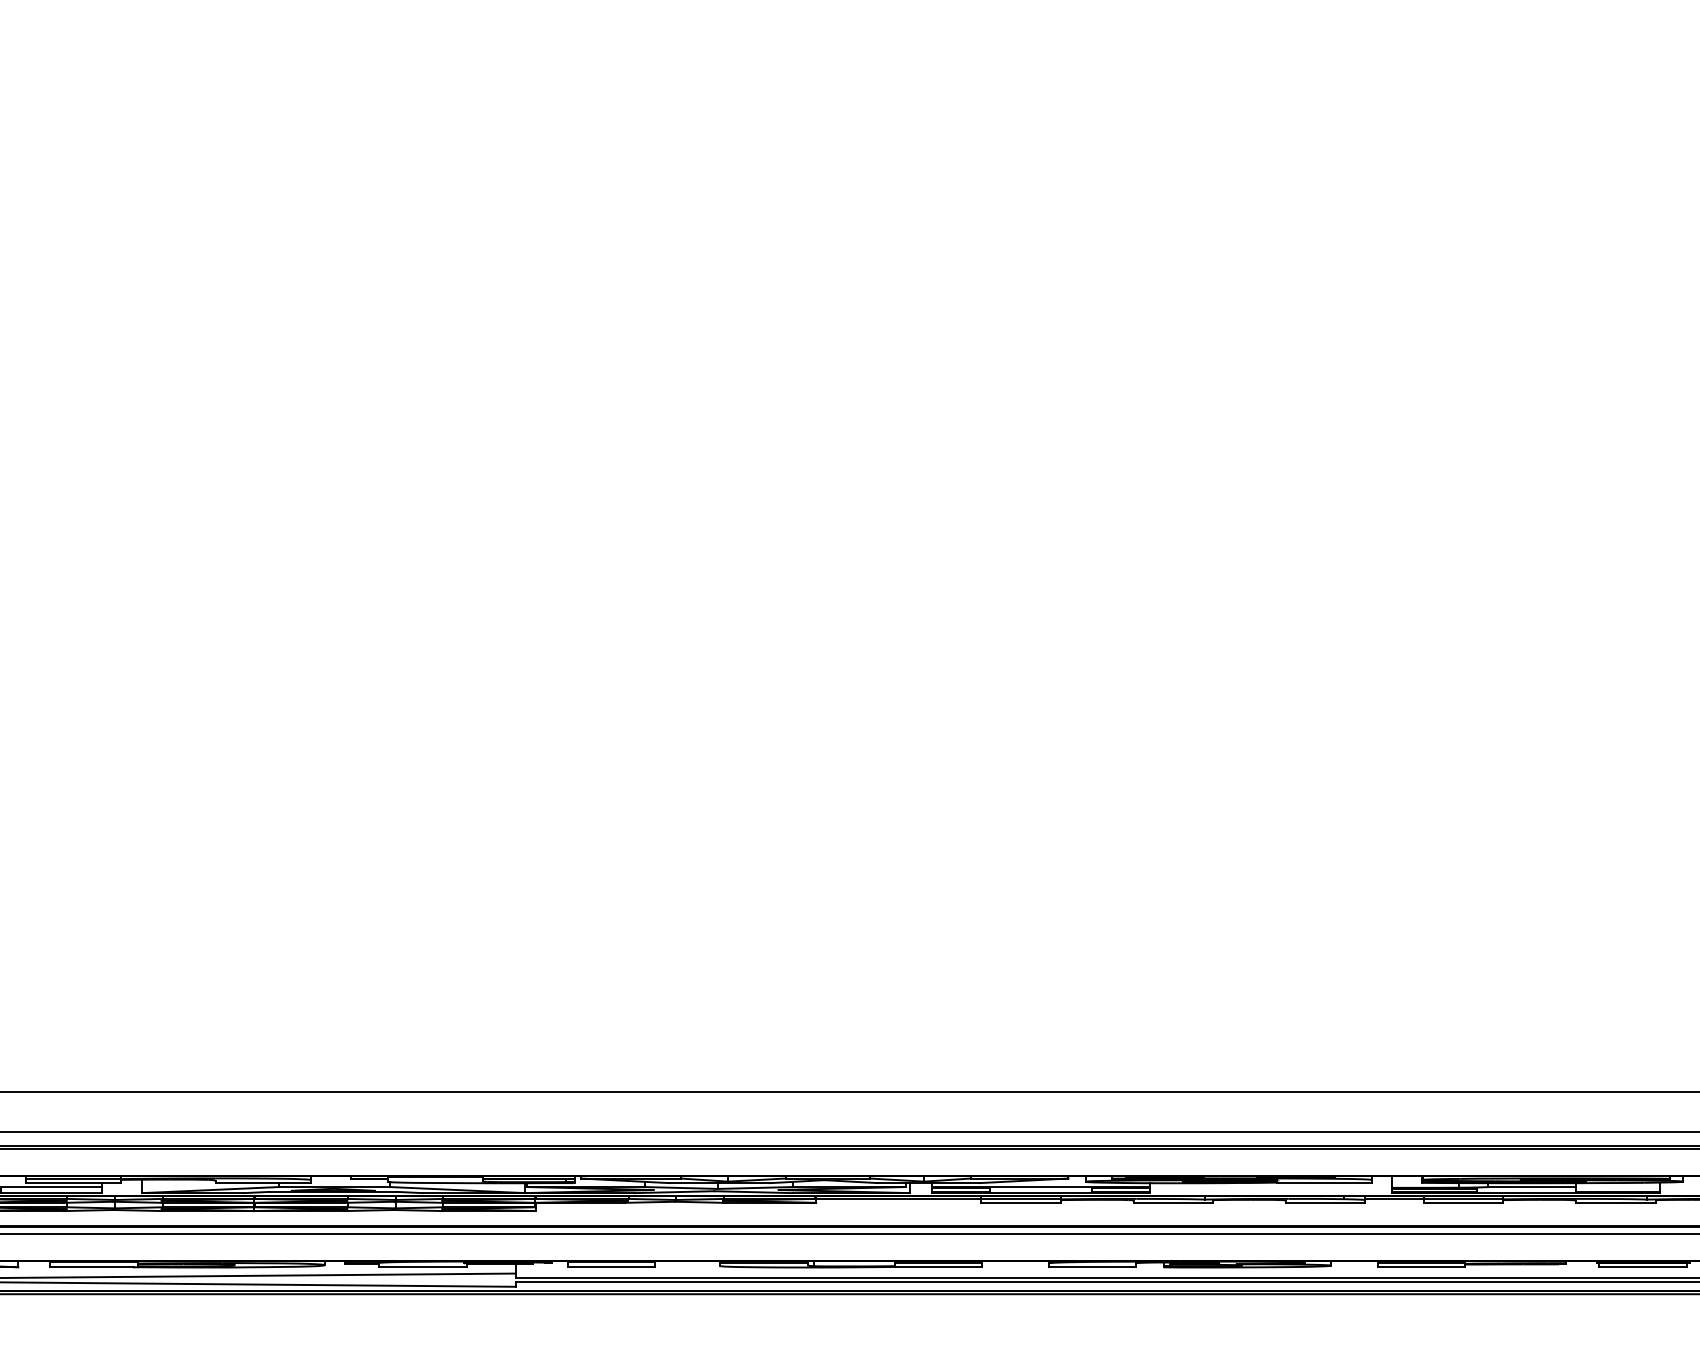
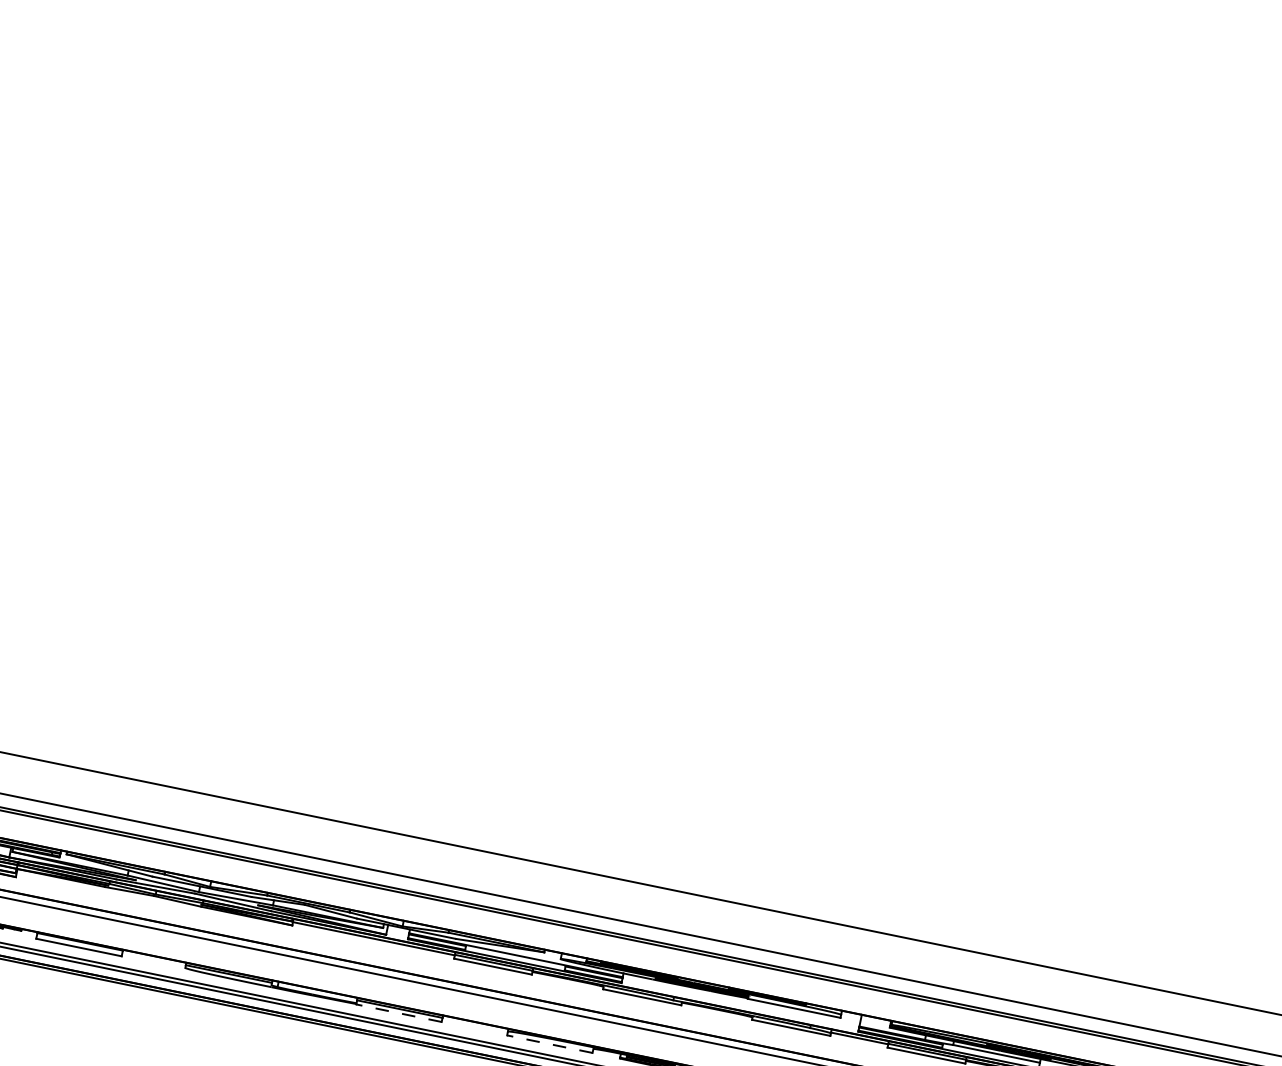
line: (938, 1267) -> (399, 1013), solid -> dashed
line: (1092, 1267) -> (550, 1044), solid -> dashed

